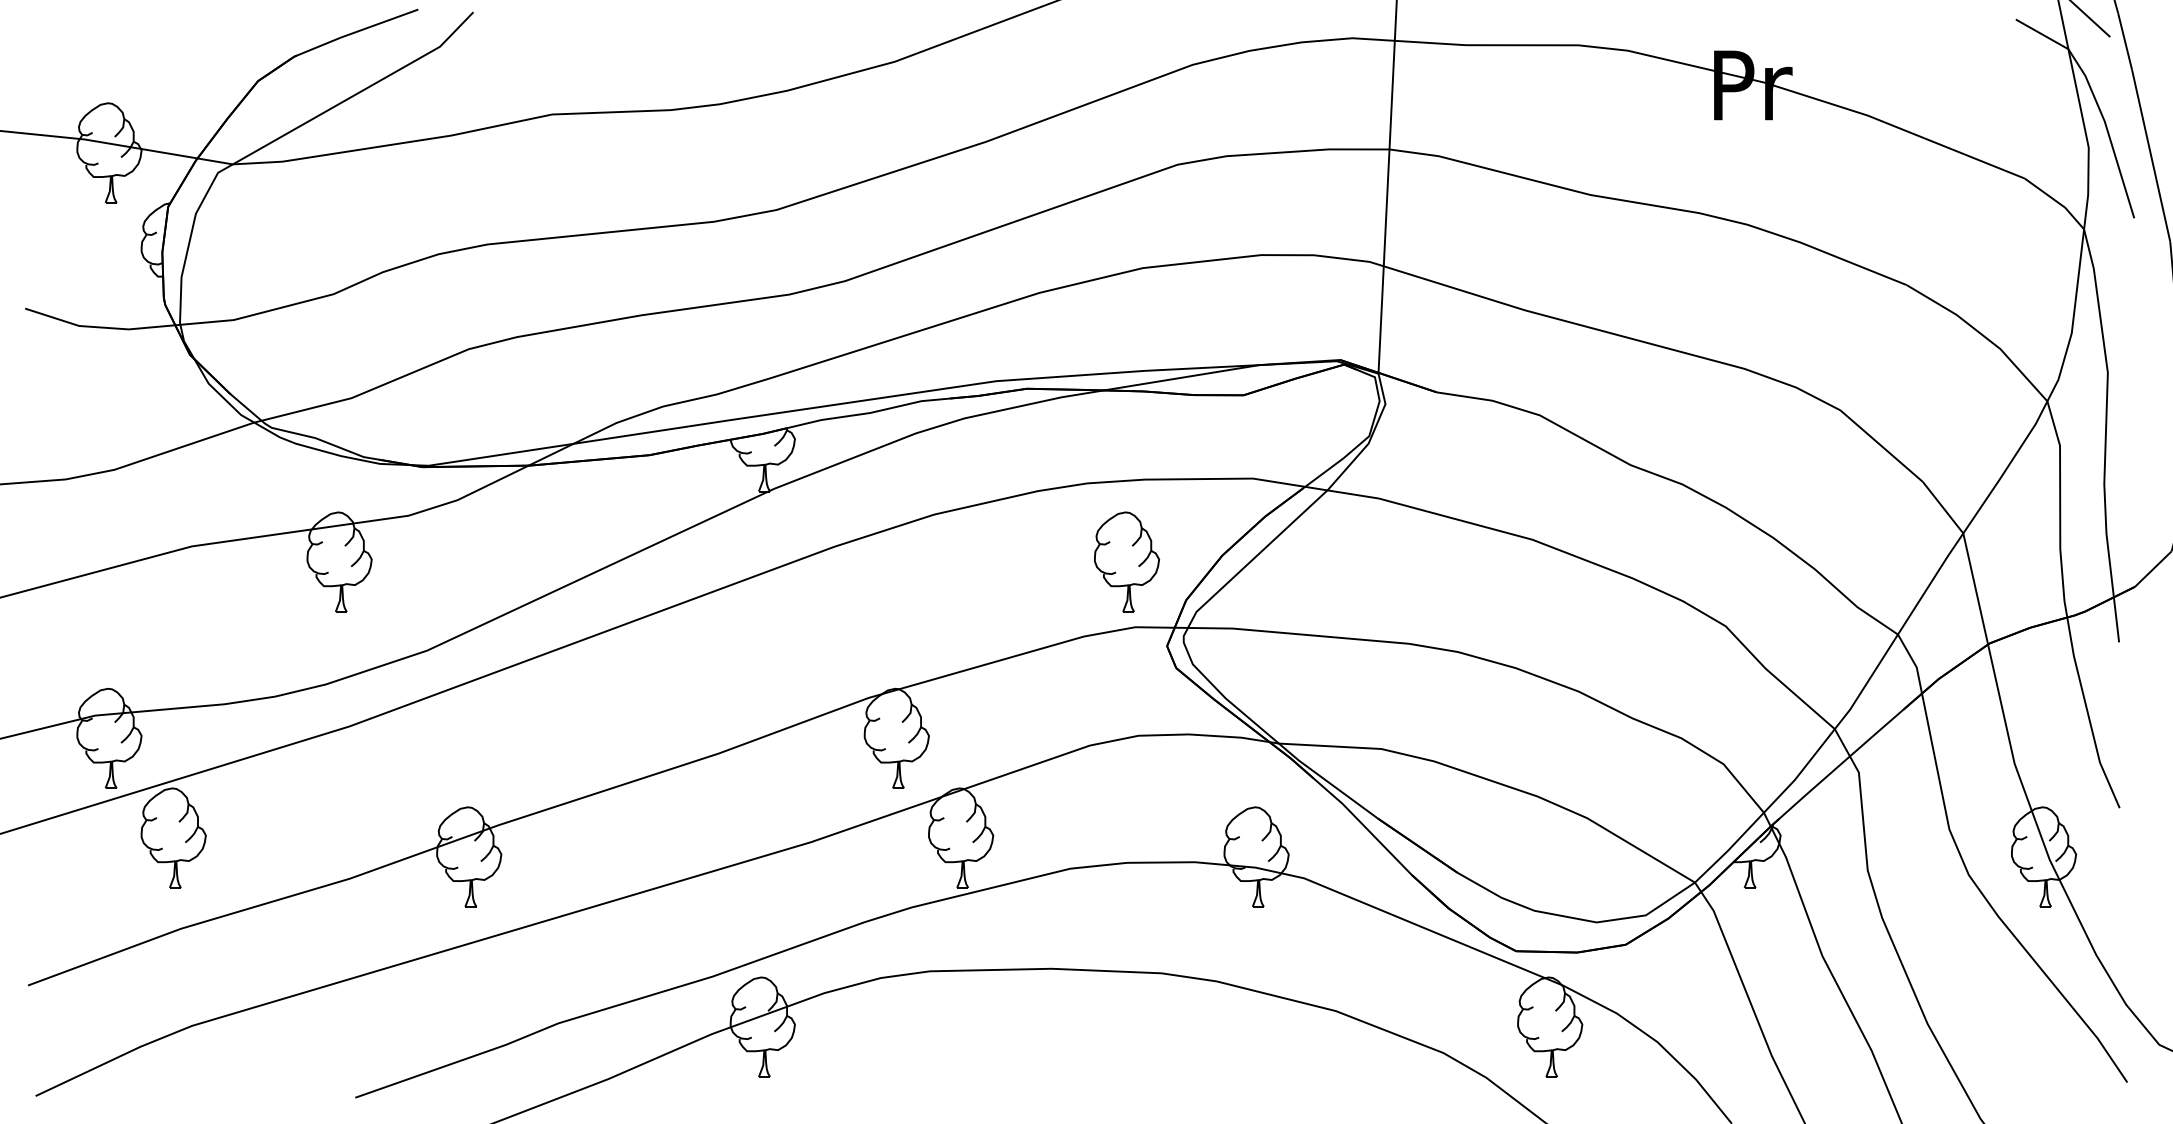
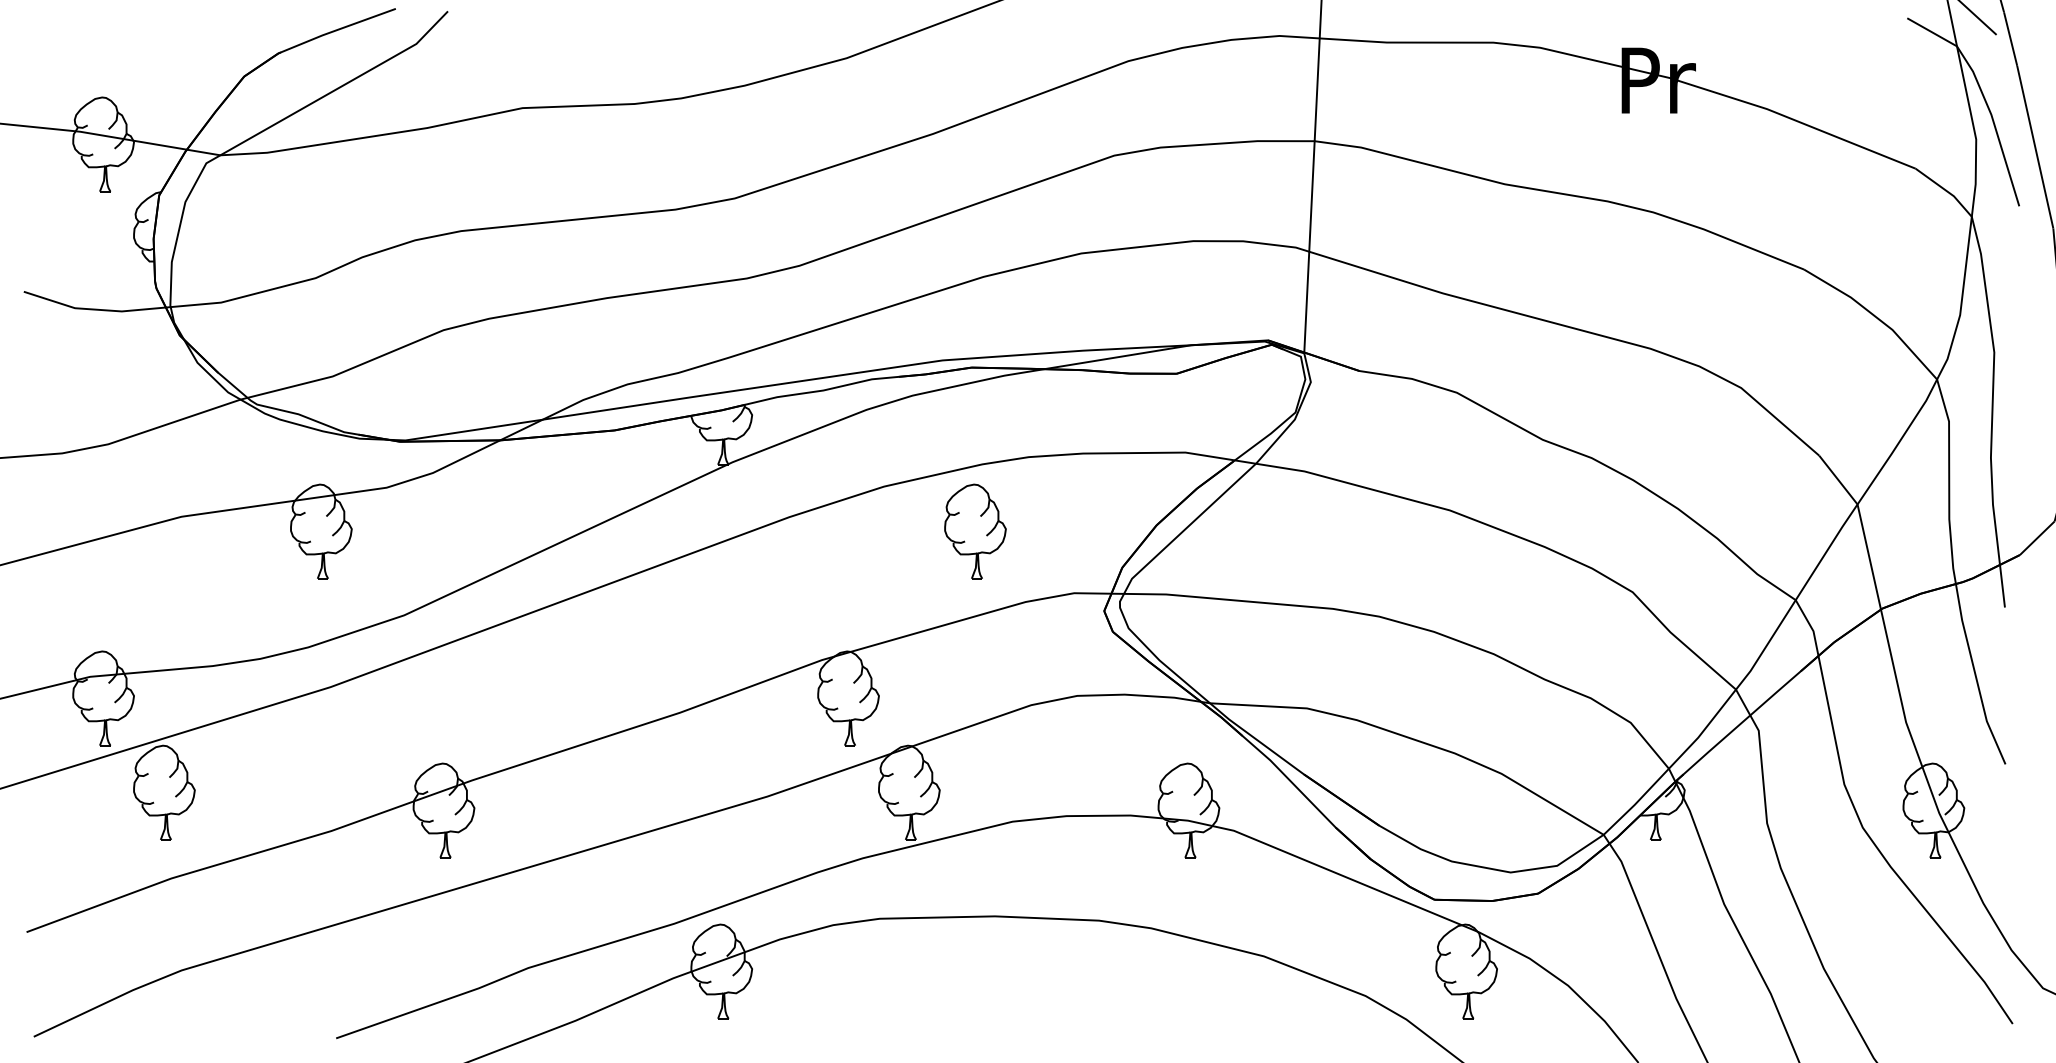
part: (1127, 561) -> (975, 531), moved

